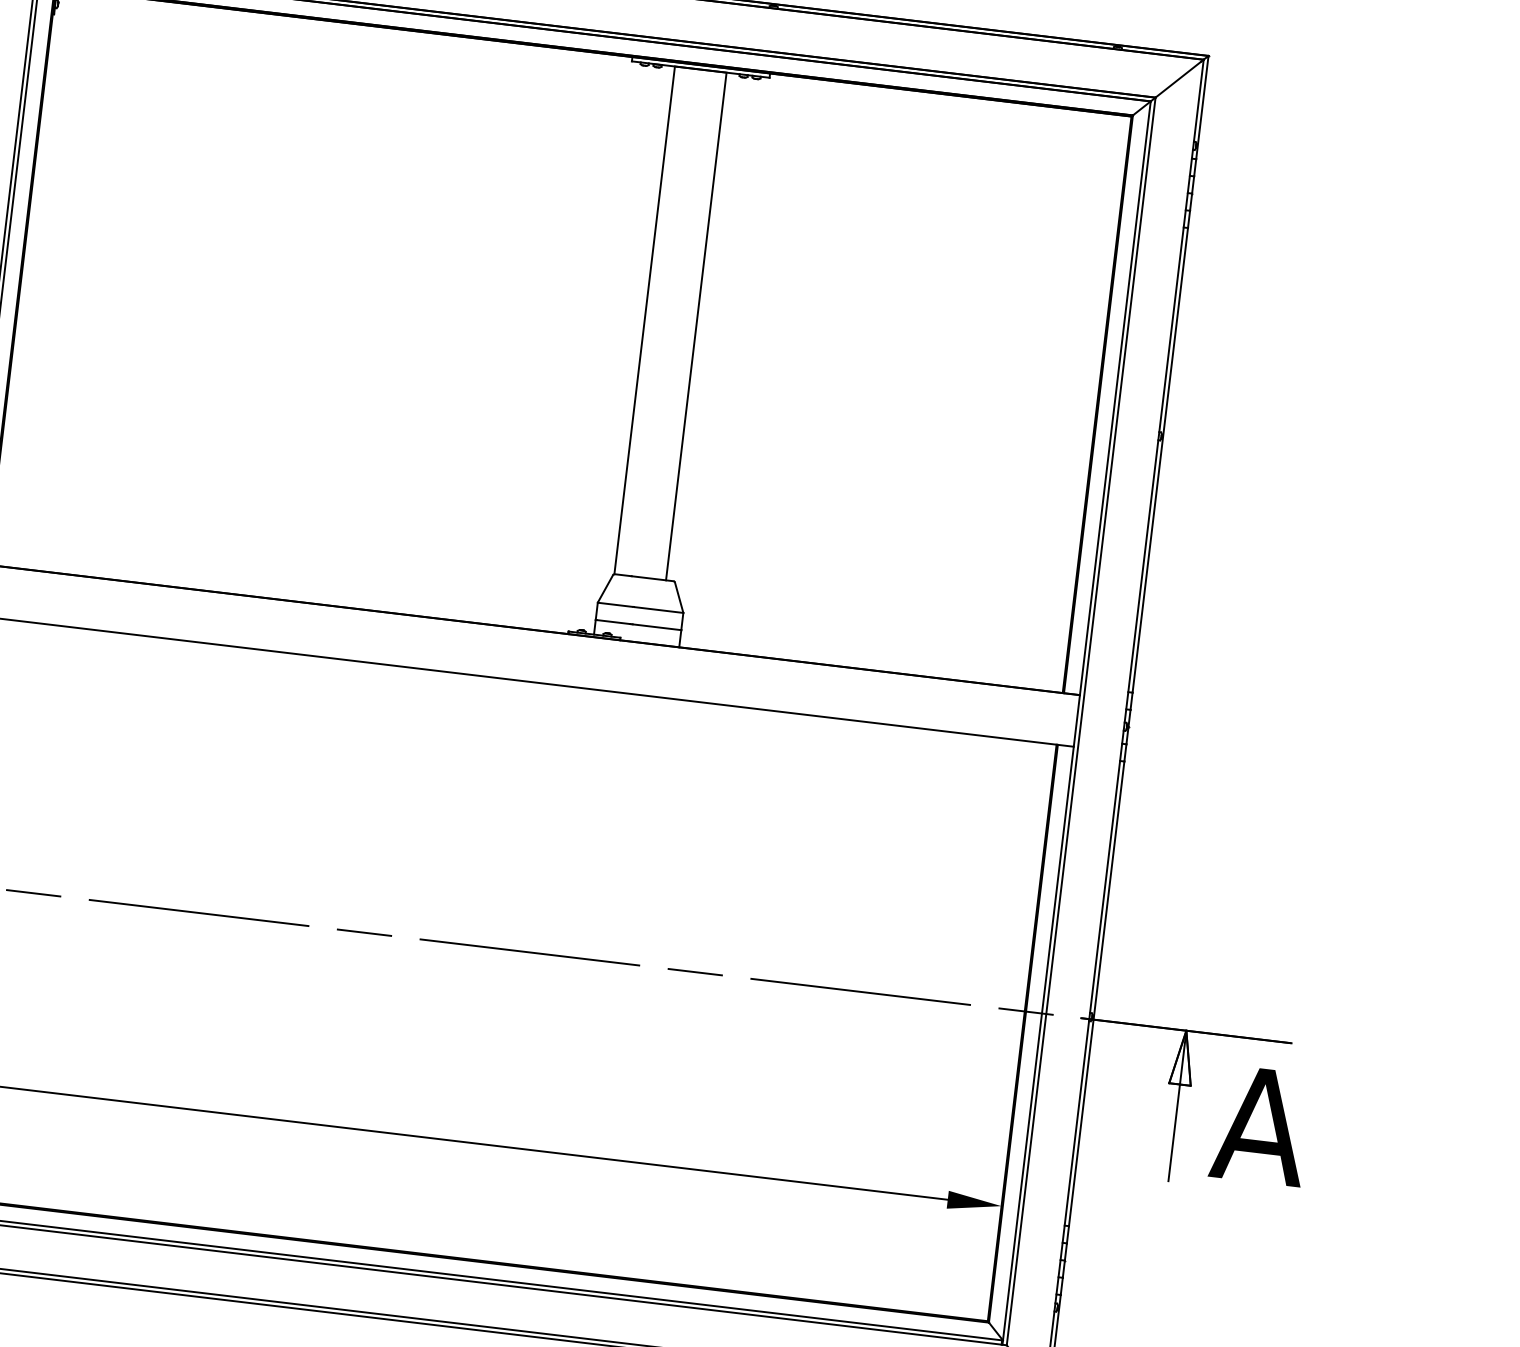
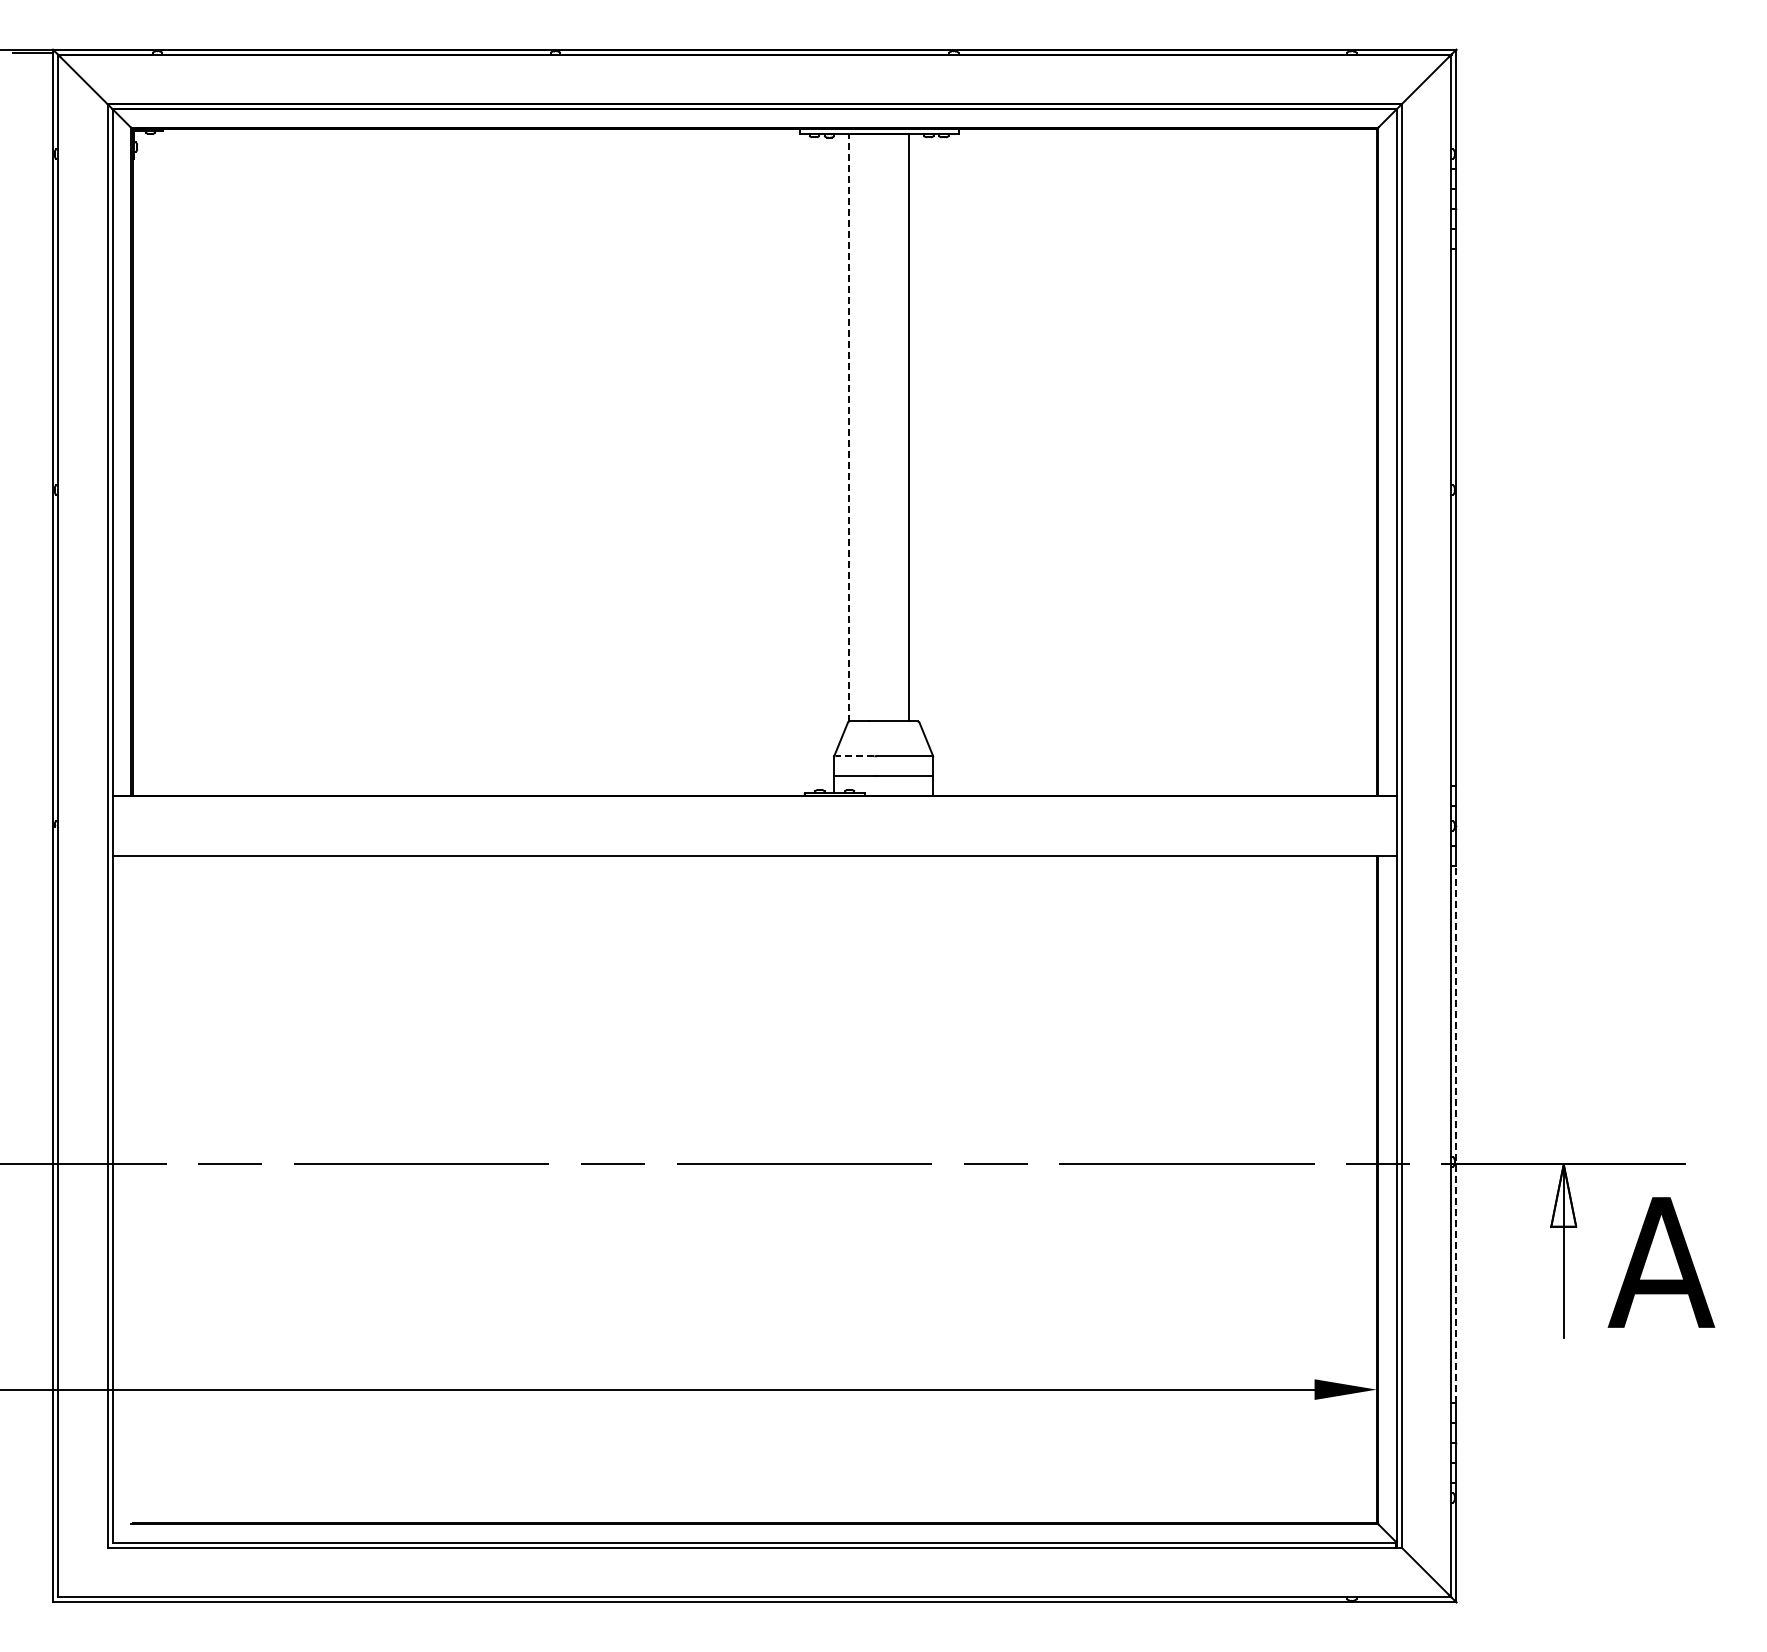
line: (644, 320) -> (849, 427), solid -> dashed
line: (615, 604) -> (854, 756), solid -> dashed
line: (1096, 993) -> (1456, 1134), solid -> dashed

